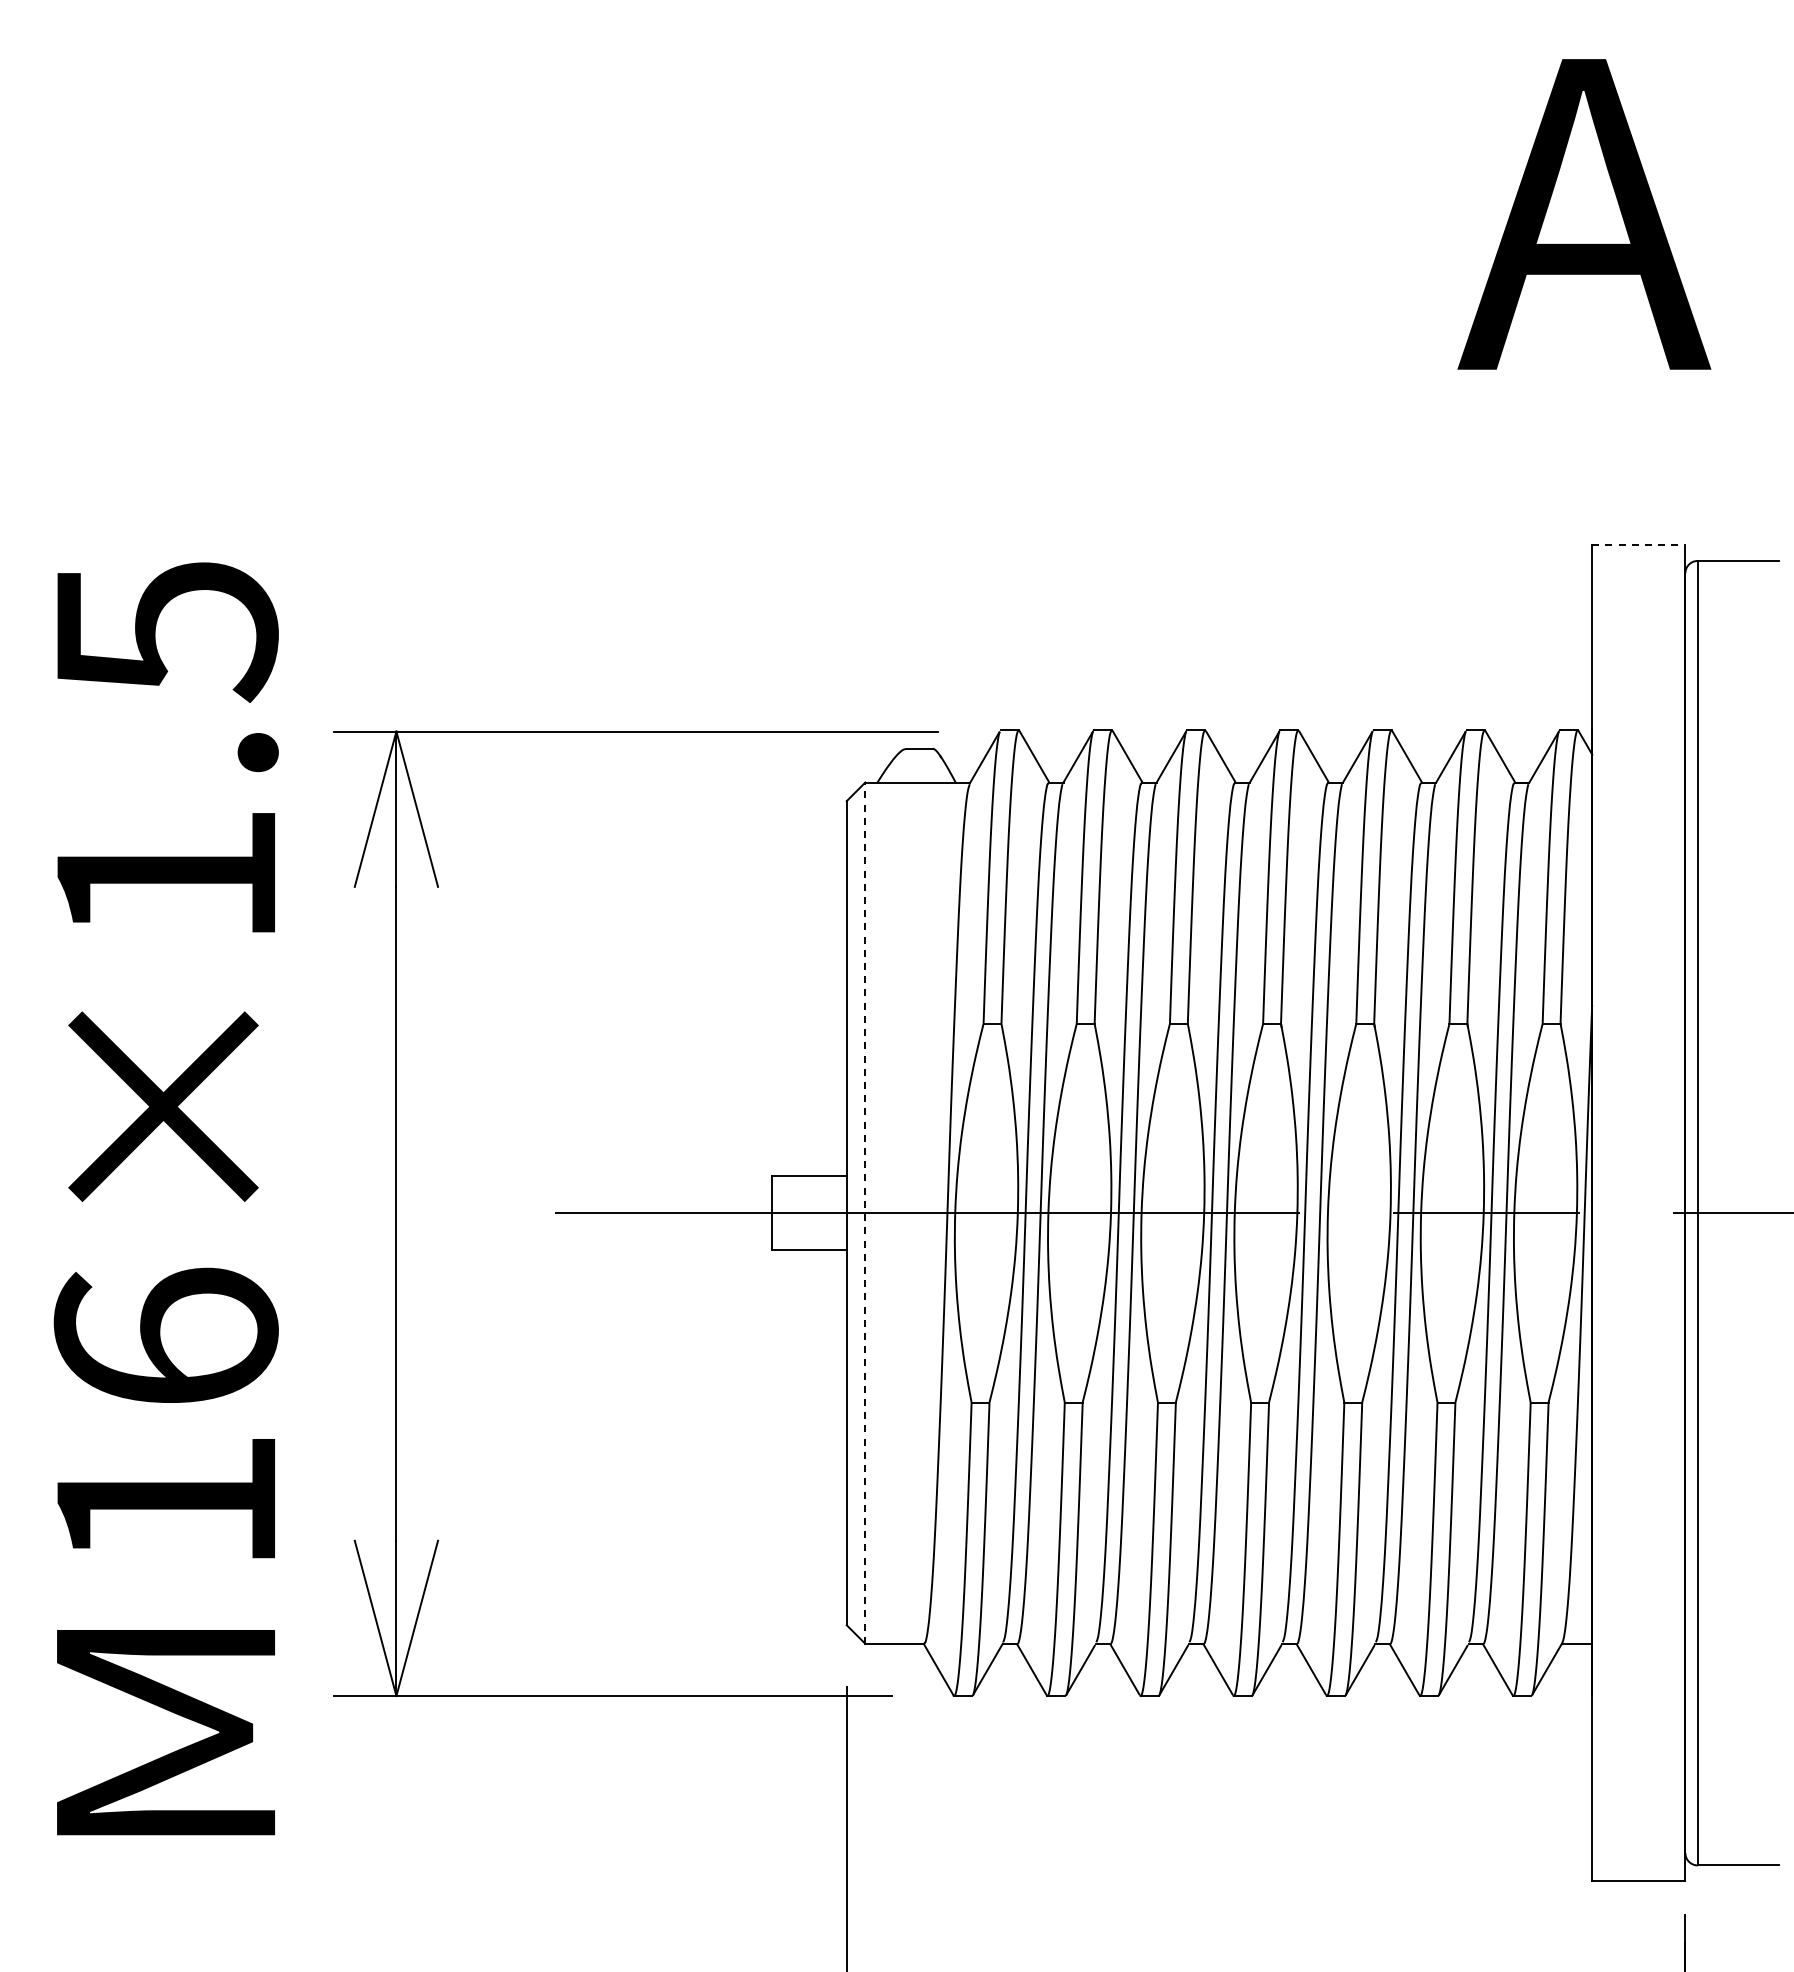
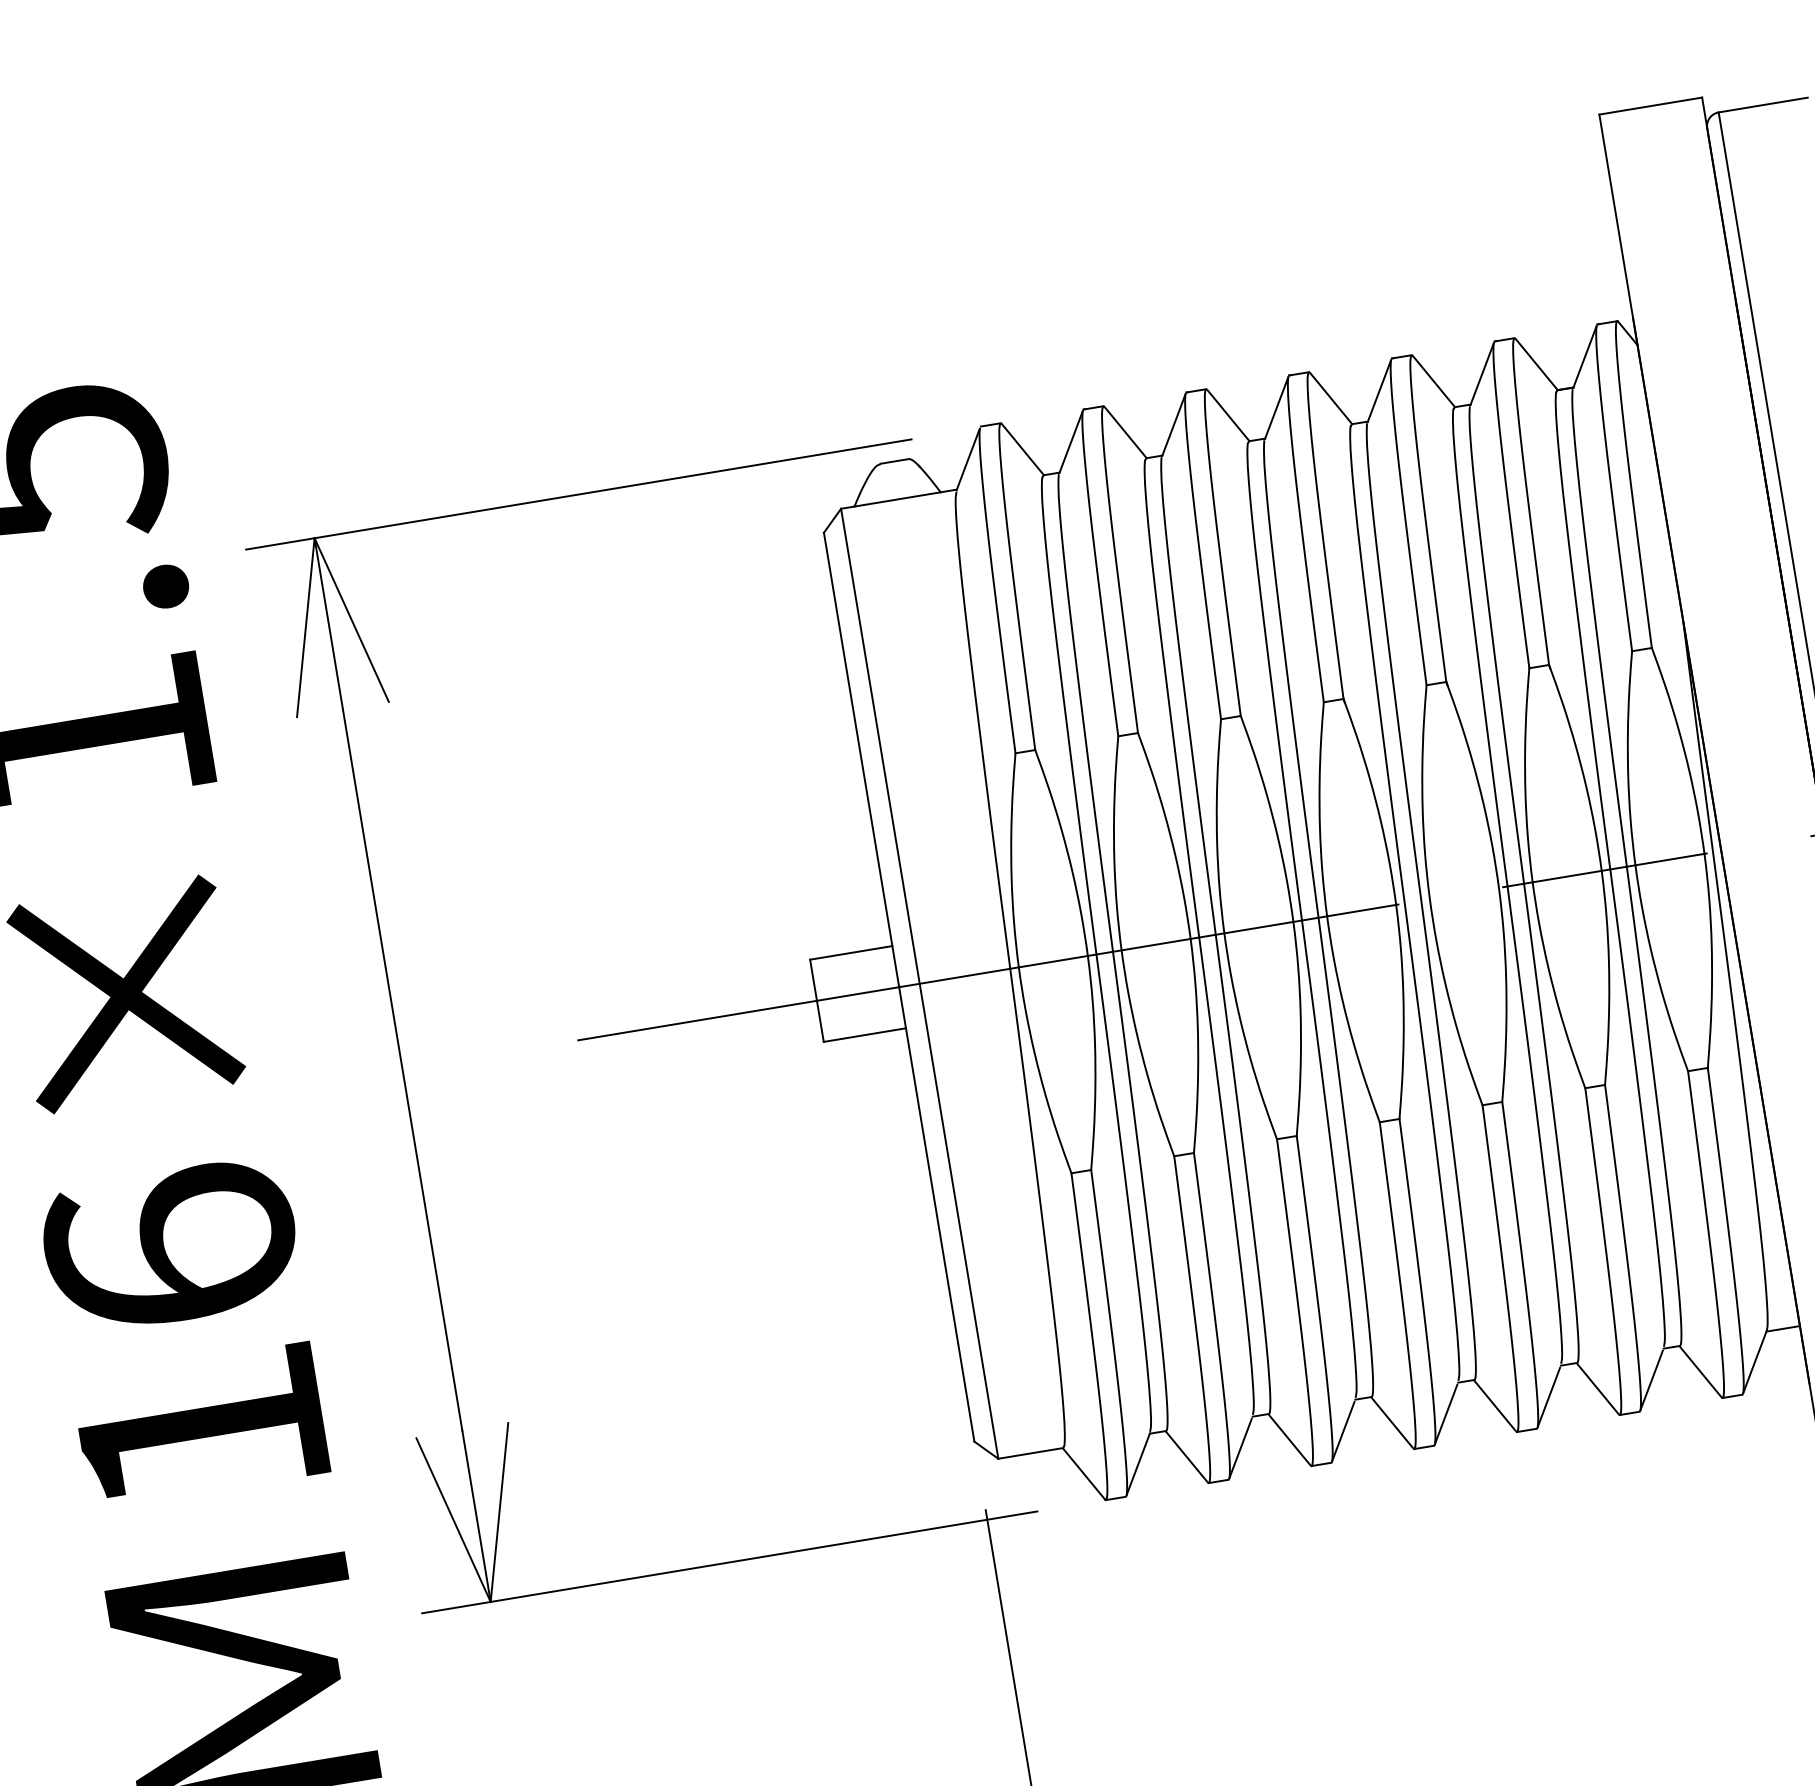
line: (1638, 545) -> (1650, 106), dashed -> solid
line: (865, 1213) -> (919, 984), dashed -> solid

